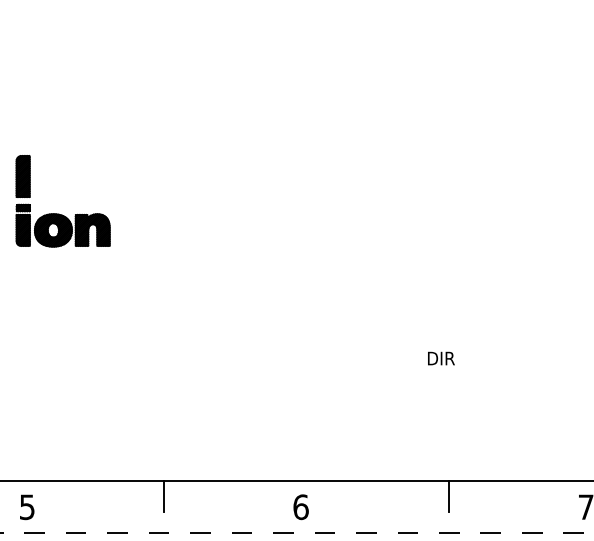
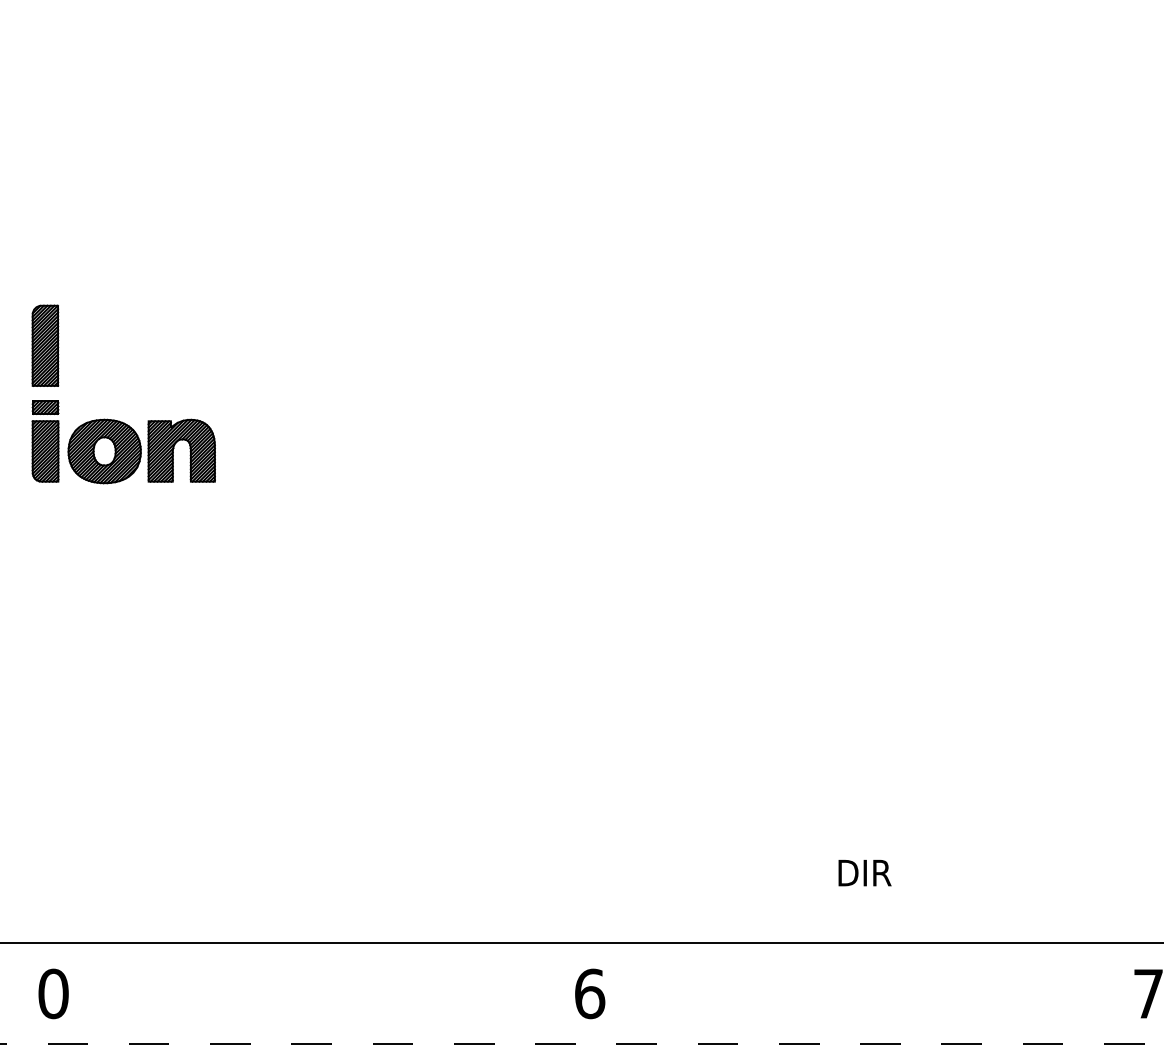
text: (441, 358) -> (865, 872), moved
line: (164, 496) -> (322, 972), removed
line: (449, 496) -> (880, 972), removed
text: (27, 507) -> (53, 994), 5 -> 0

